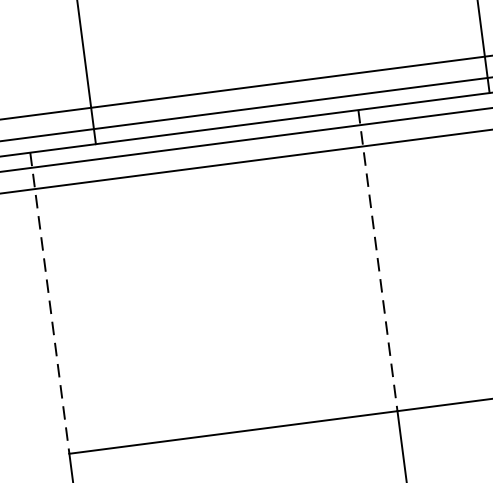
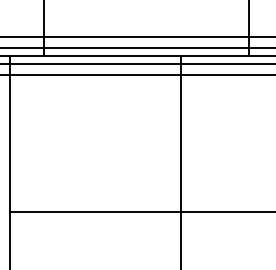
line: (377, 261) -> (180, 134), dashed -> solid
line: (50, 304) -> (10, 134), dashed -> solid

